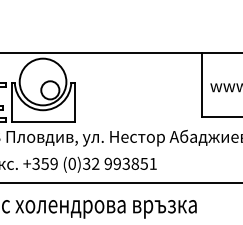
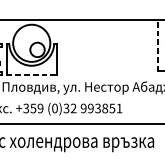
line: (201, 84) -> (157, 45), solid -> dashed
line: (43, 122) -> (32, 75), solid -> dashed

